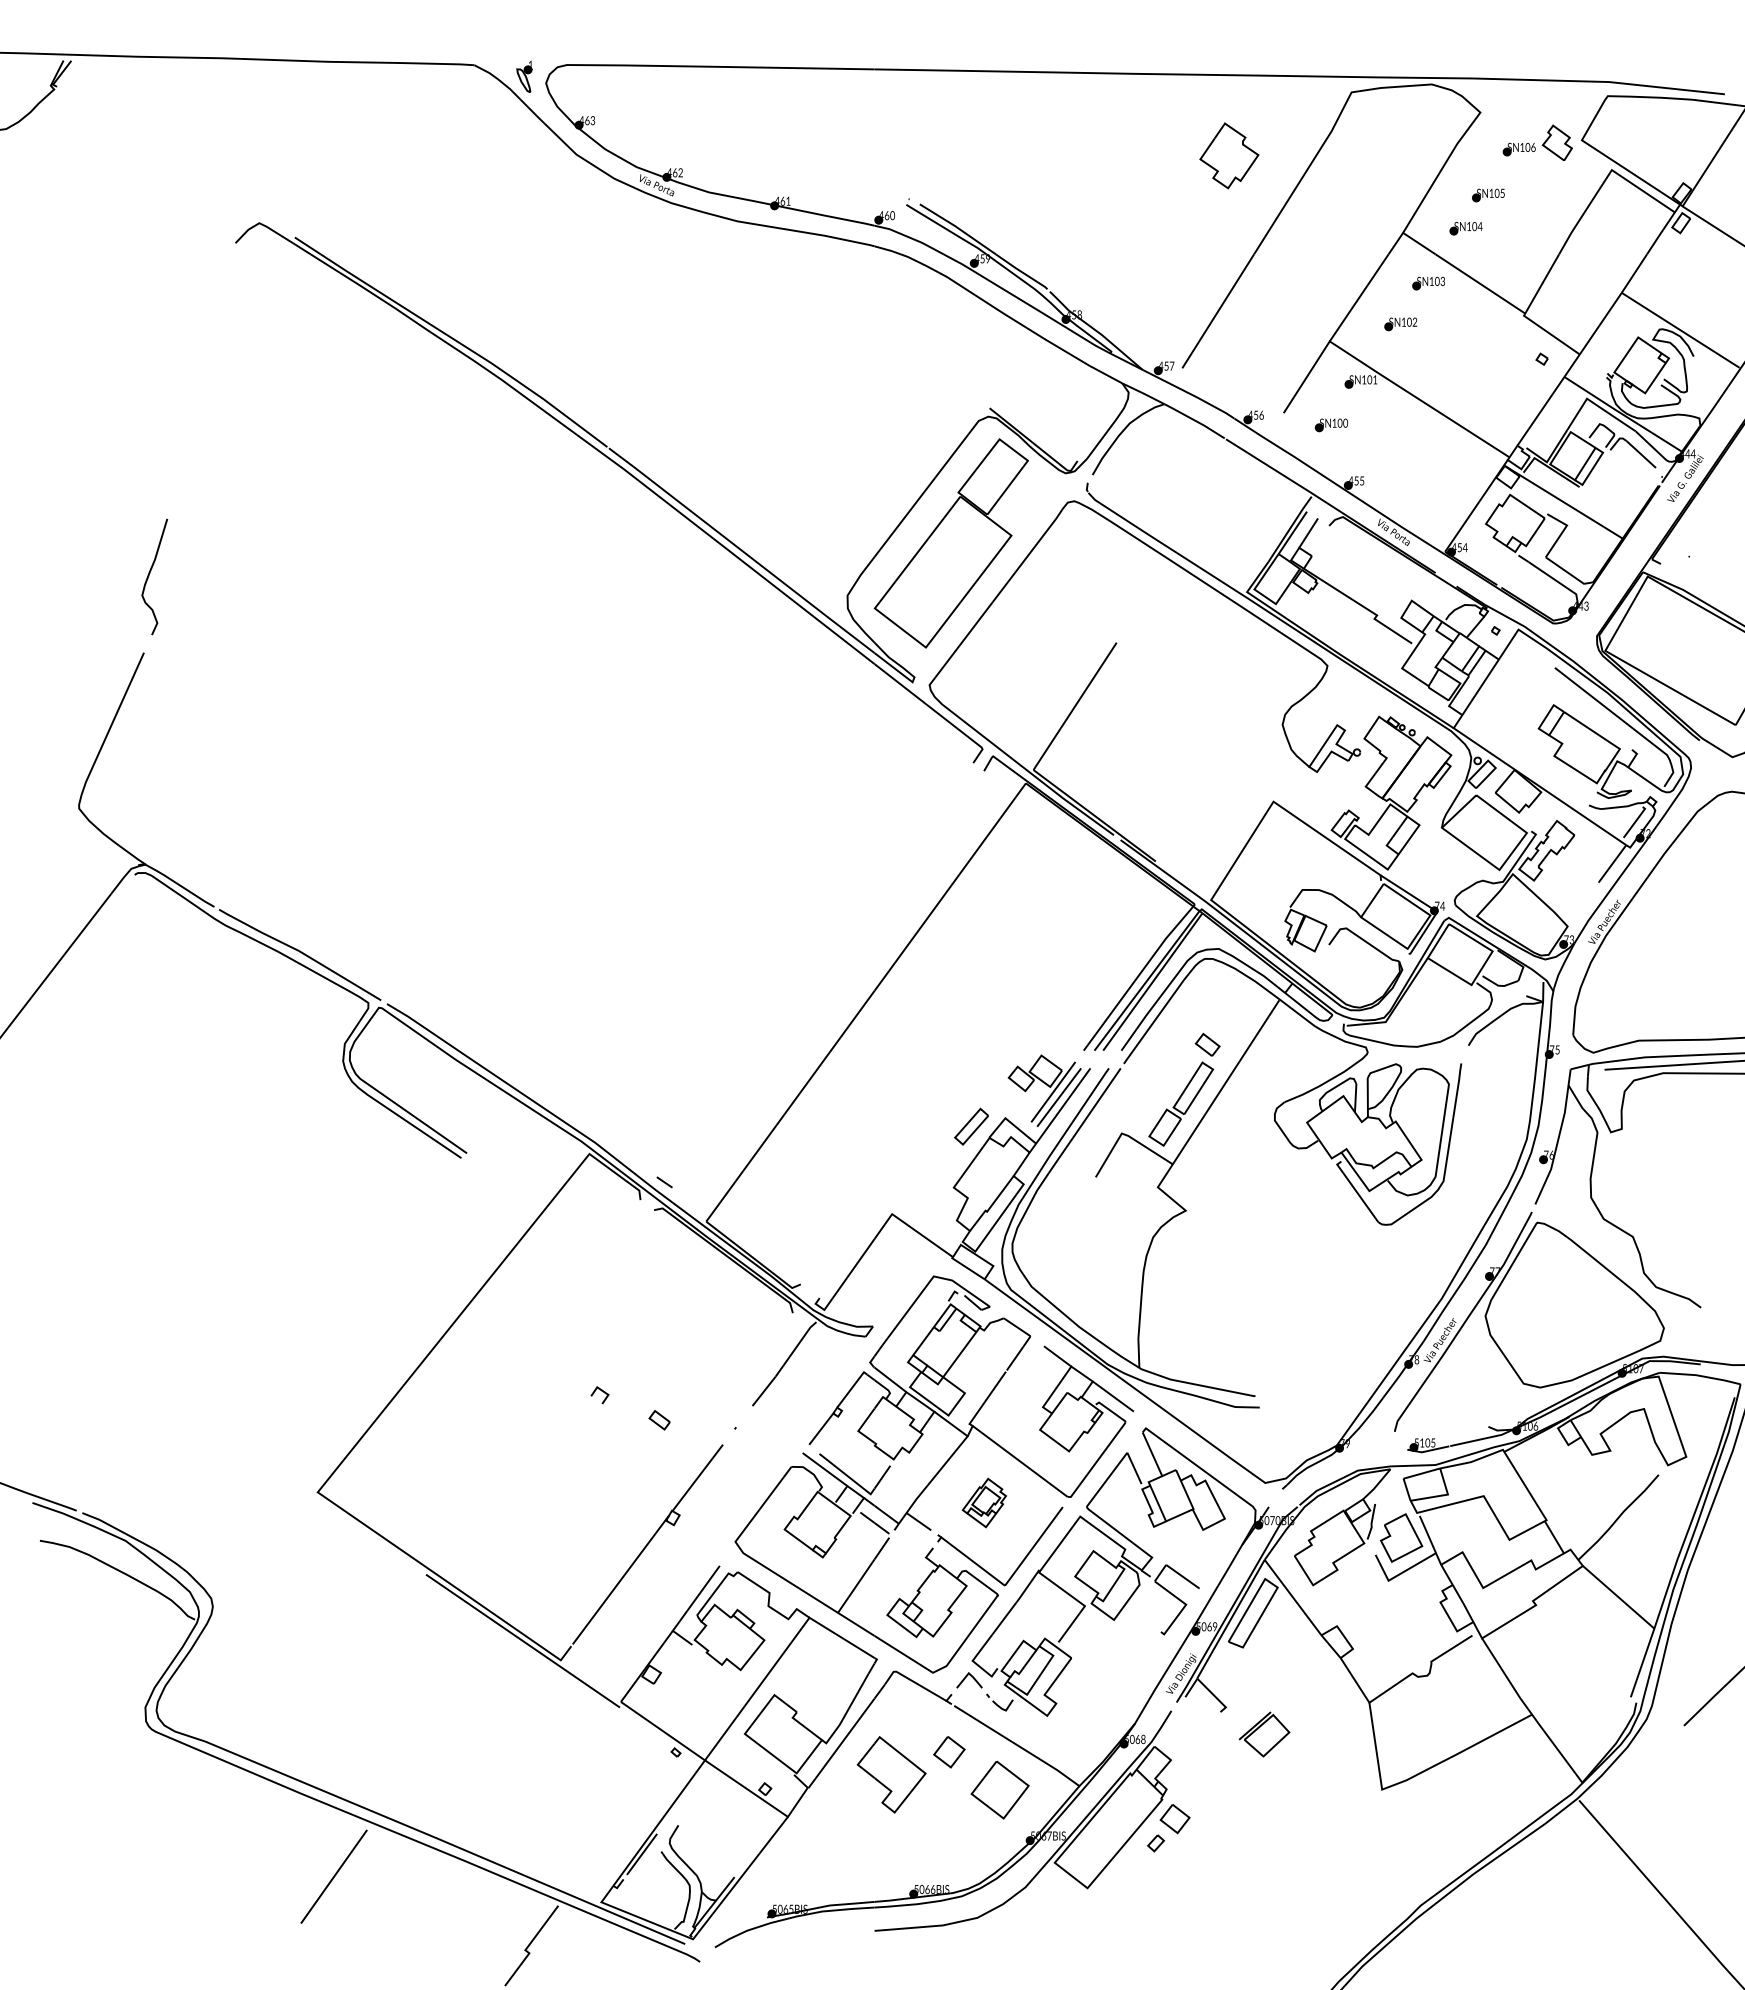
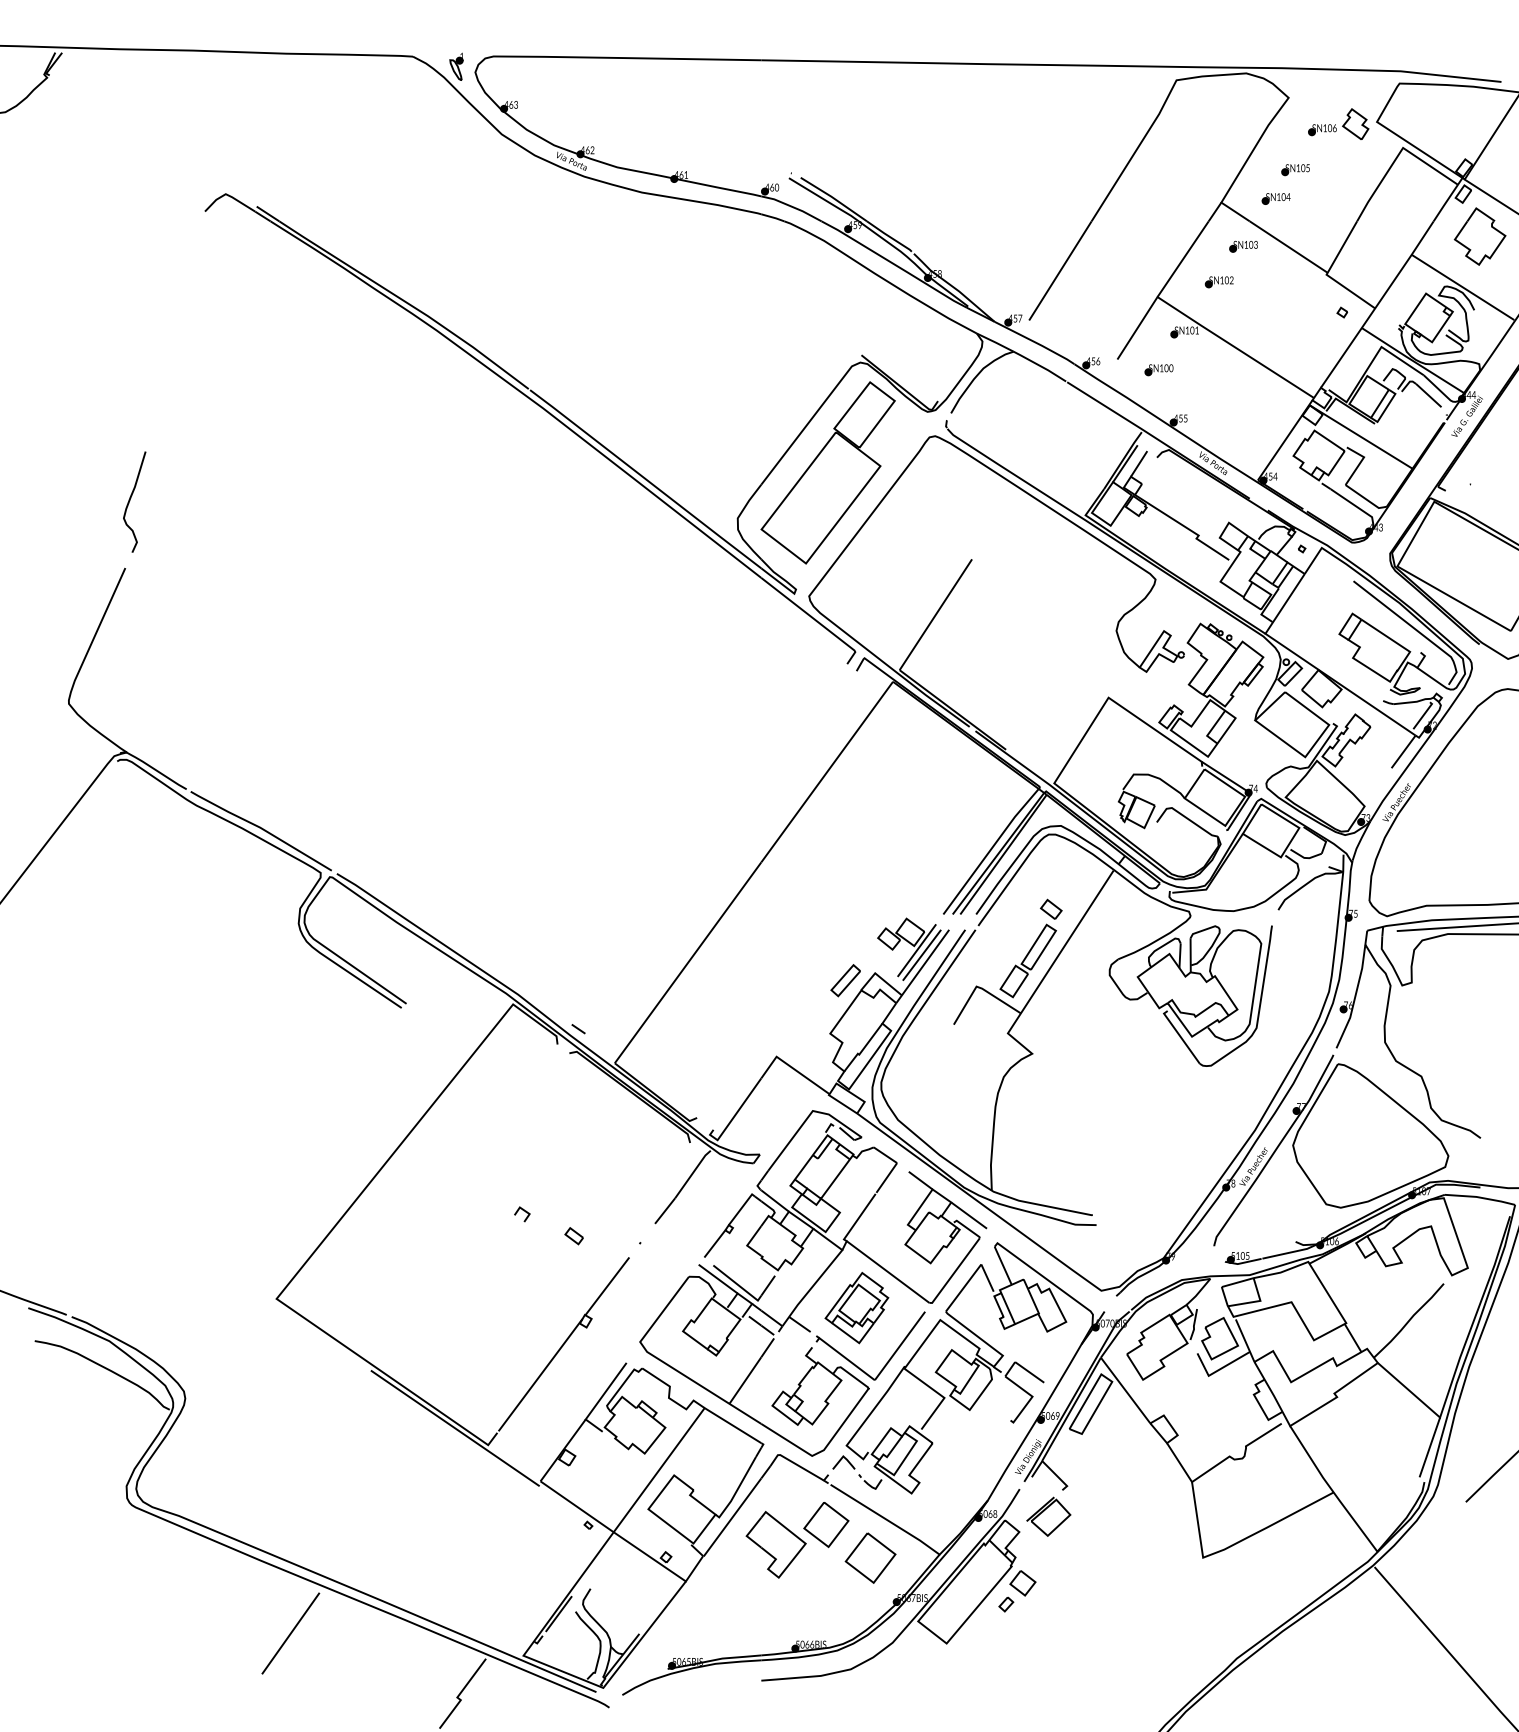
part: (1228, 155) -> (1479, 236), moved
part: (983, 1503) -> (856, 1308), size x1.67
part: (1264, 1734) -> (1048, 1516), moved
part: (949, 1752) -> (826, 1525), size x1.67

